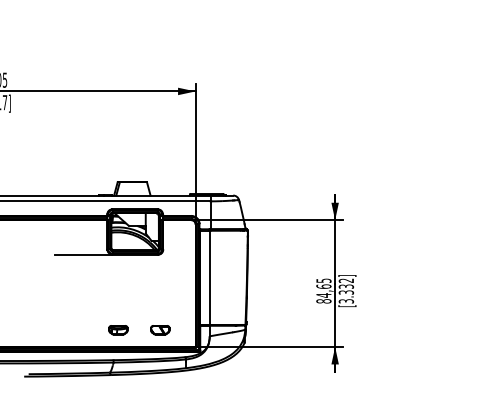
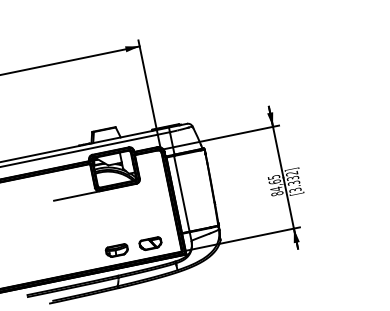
part: (118, 330) -> (117, 251), size x1.43
part: (160, 330) -> (150, 244), size x1.43

